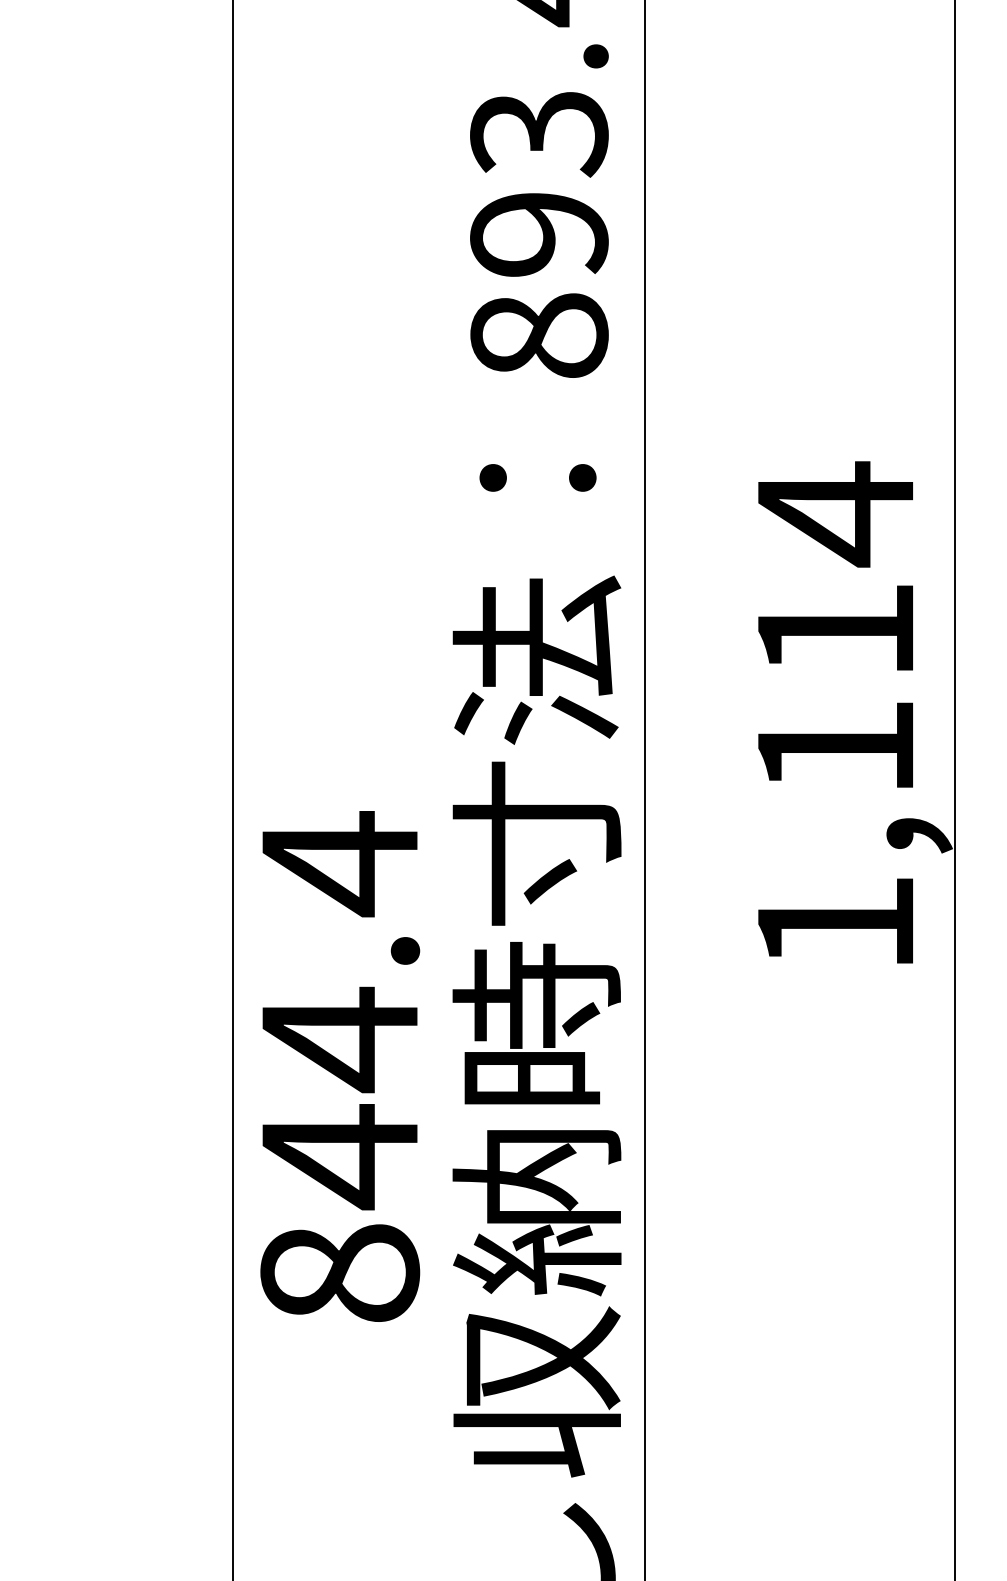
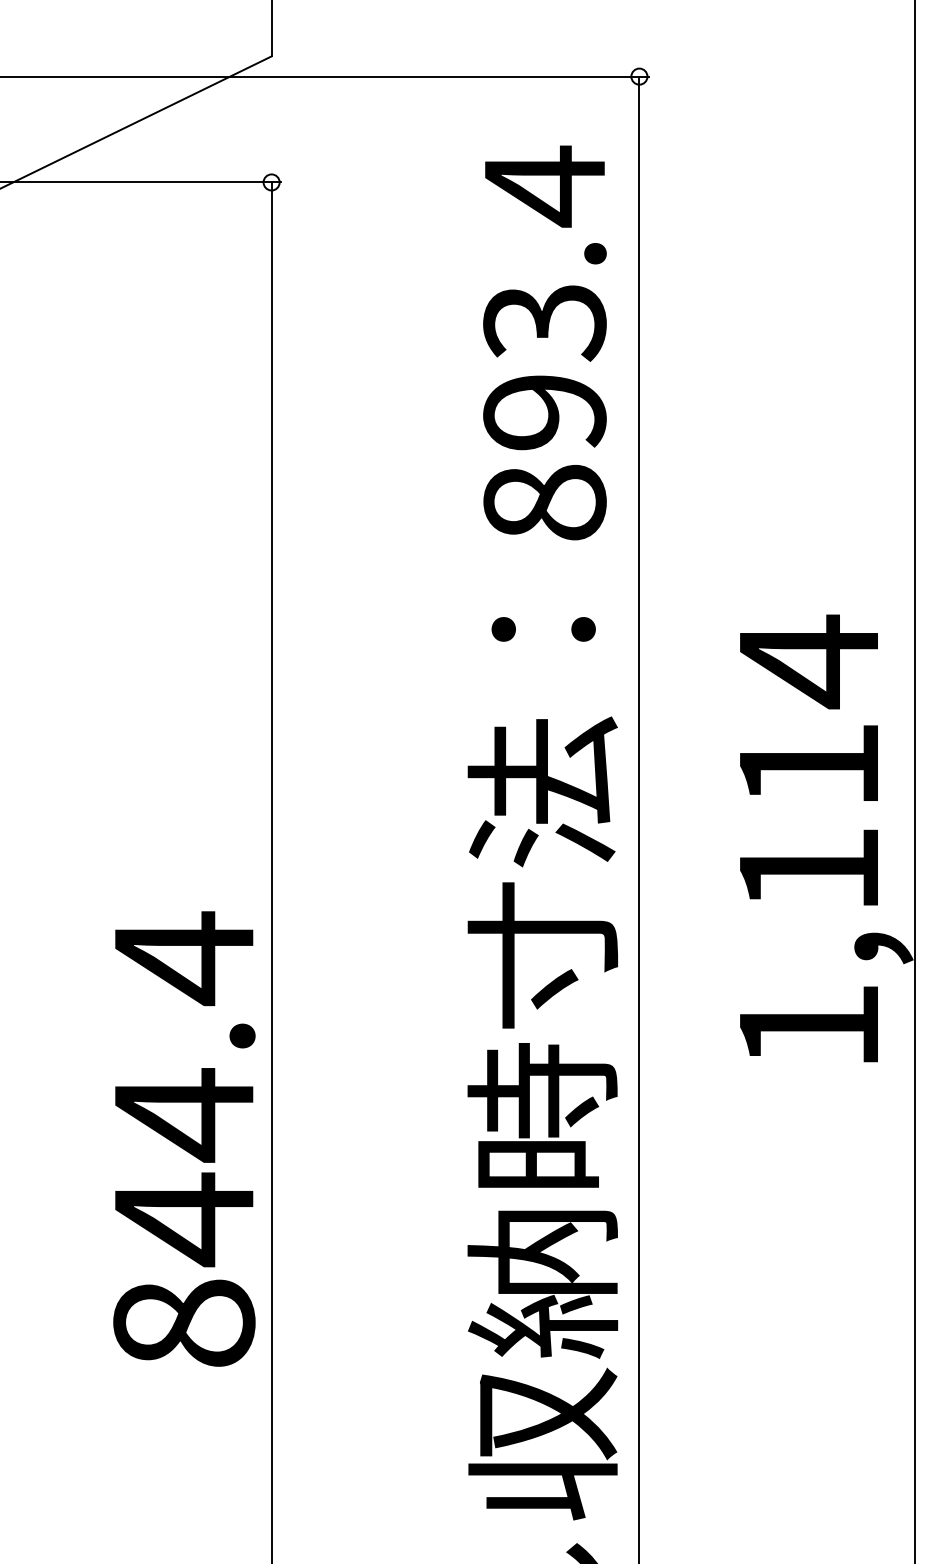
text: (340, 1065) -> (184, 1138), moved

